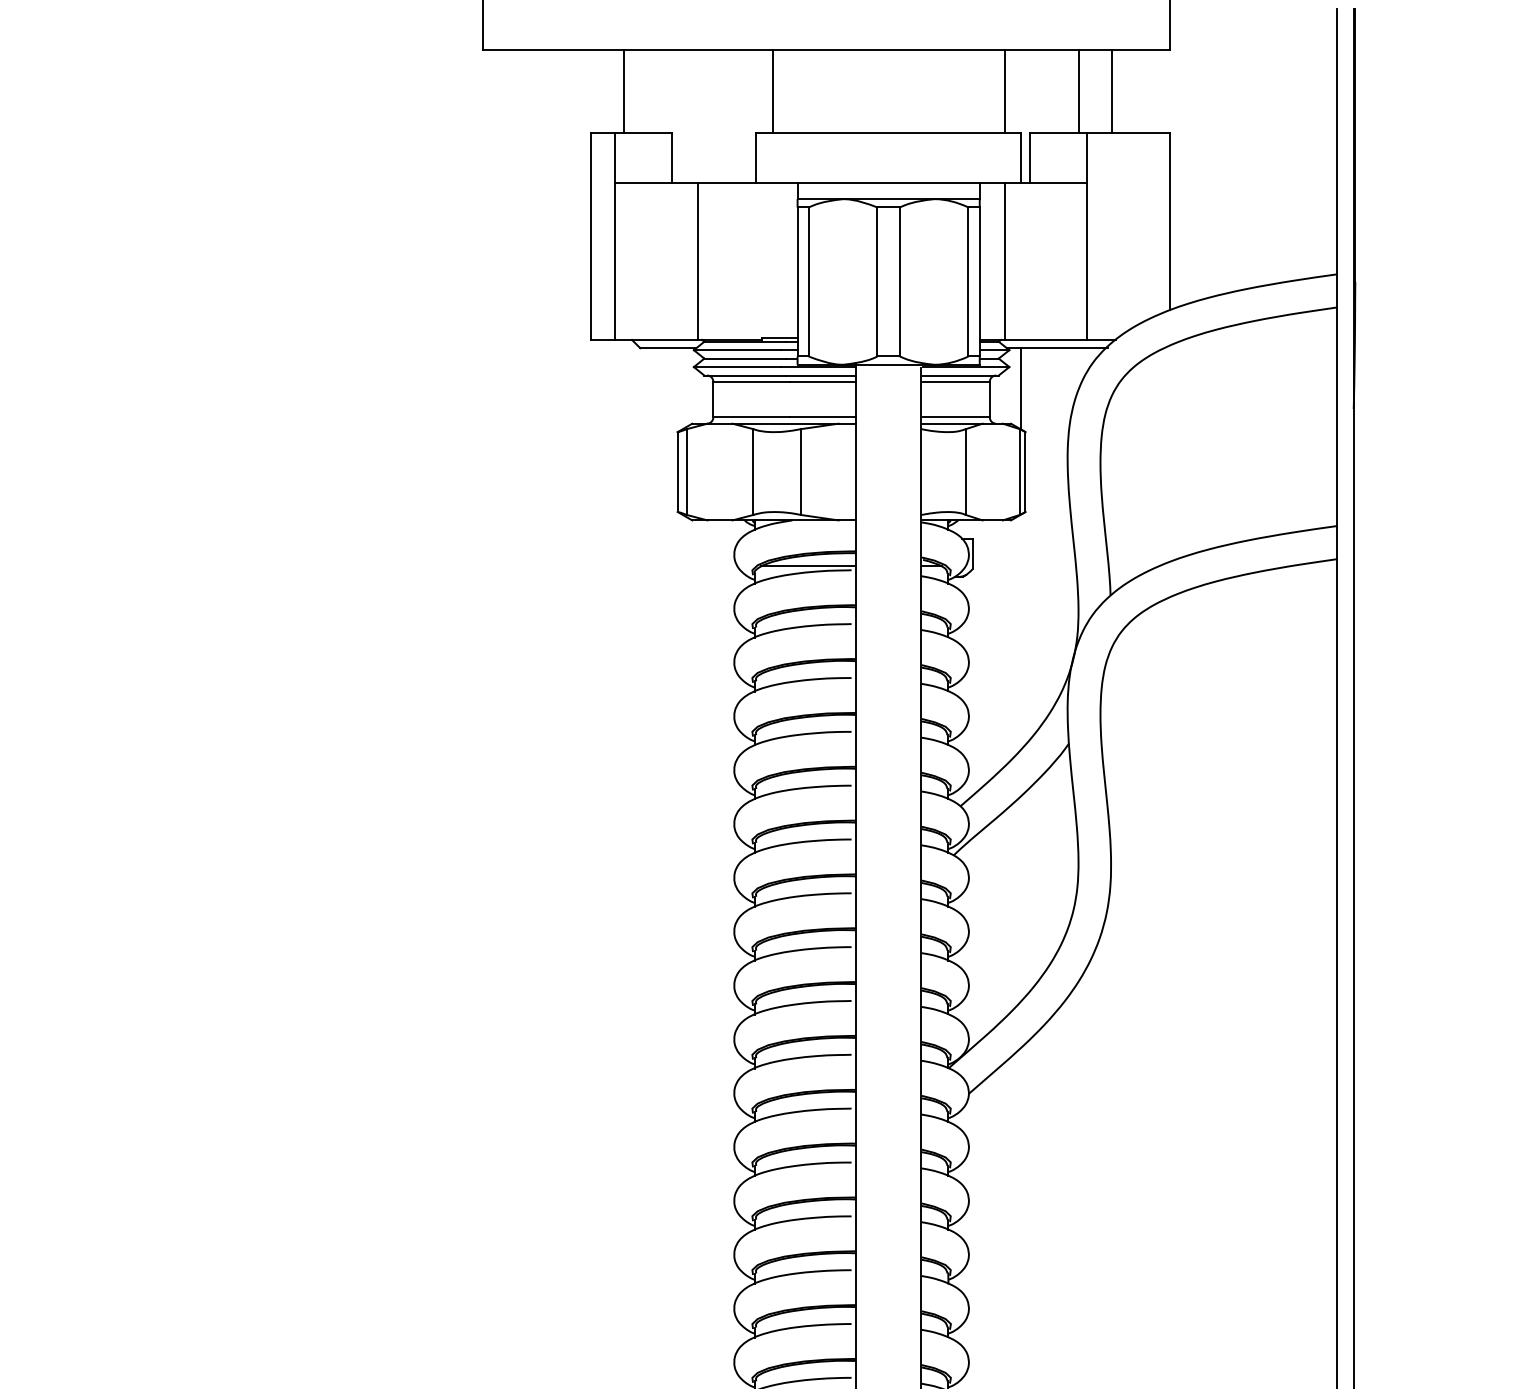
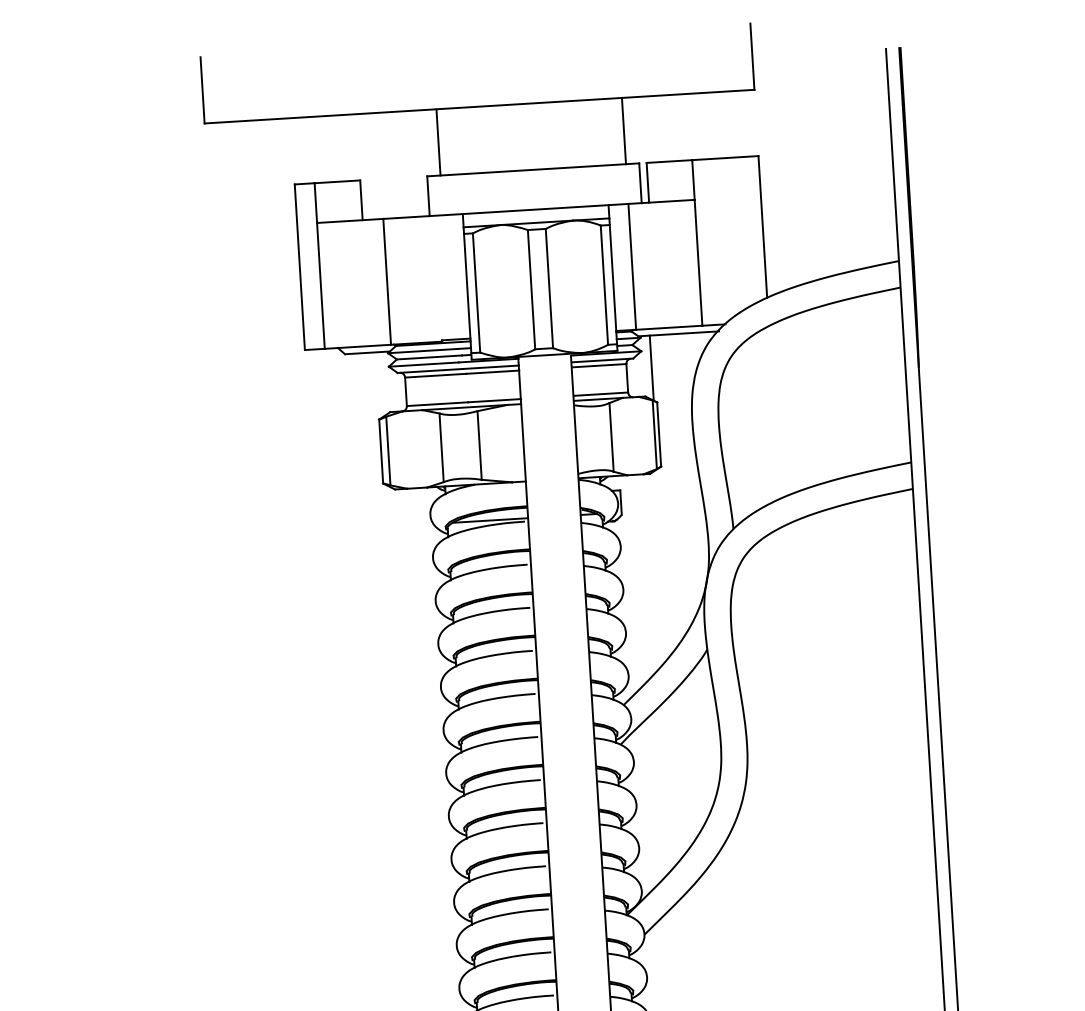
line: (623, 91) -> (319, 149), removed
line: (1079, 91) -> (683, 127), removed
line: (1112, 91) -> (710, 125), removed

